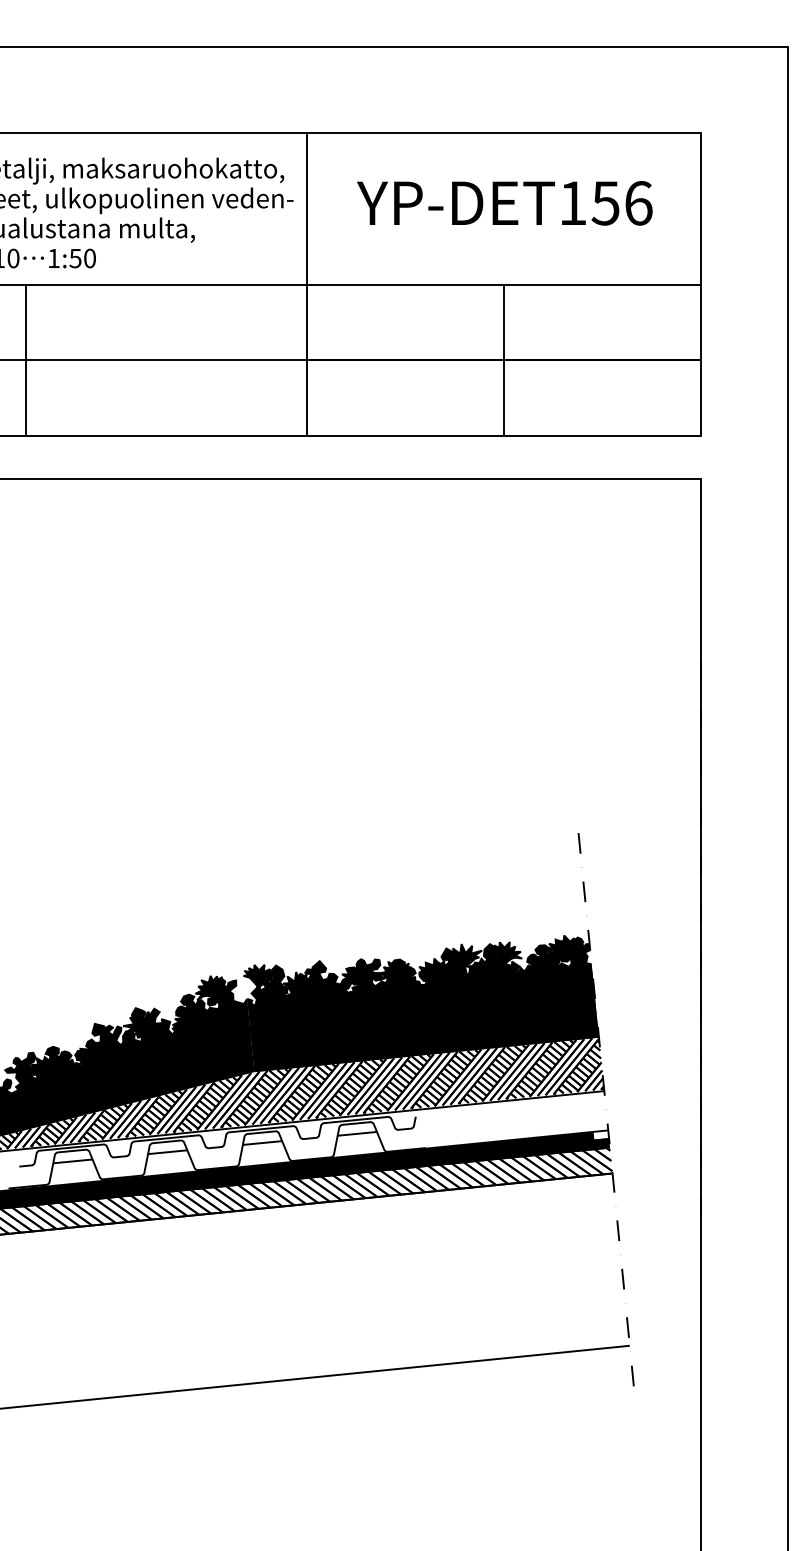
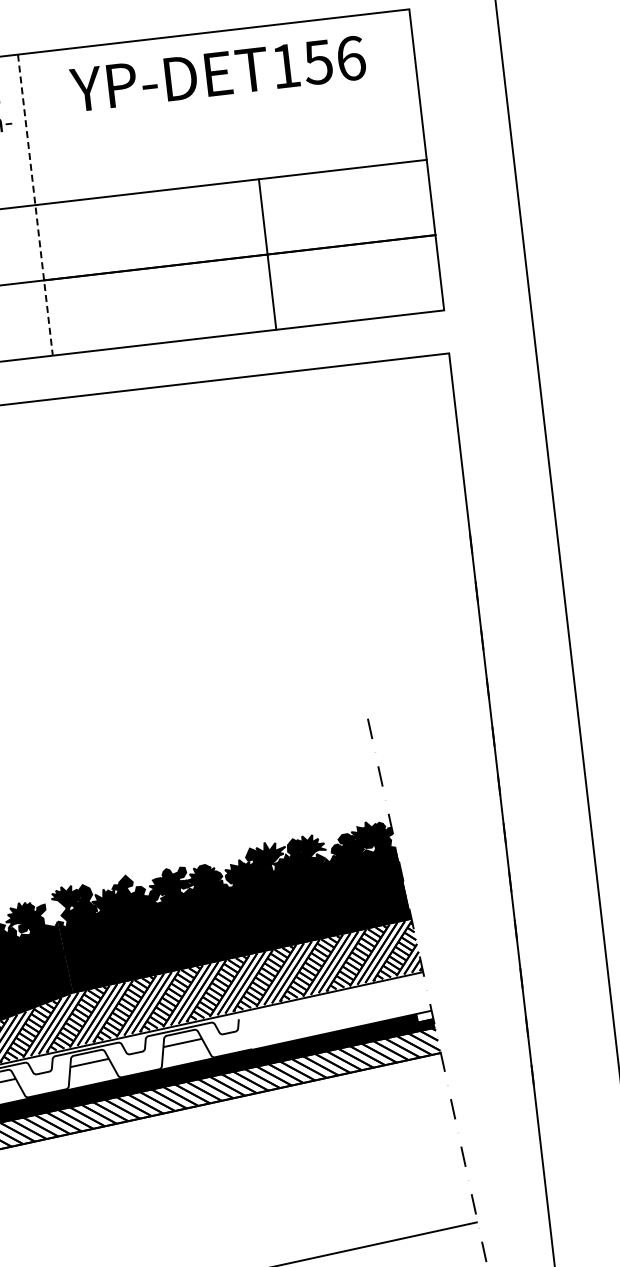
text: (504, 203) -> (217, 74), moved
line: (307, 284) -> (35, 204), solid -> dashed
line: (504, 360) -> (267, 254), moved

